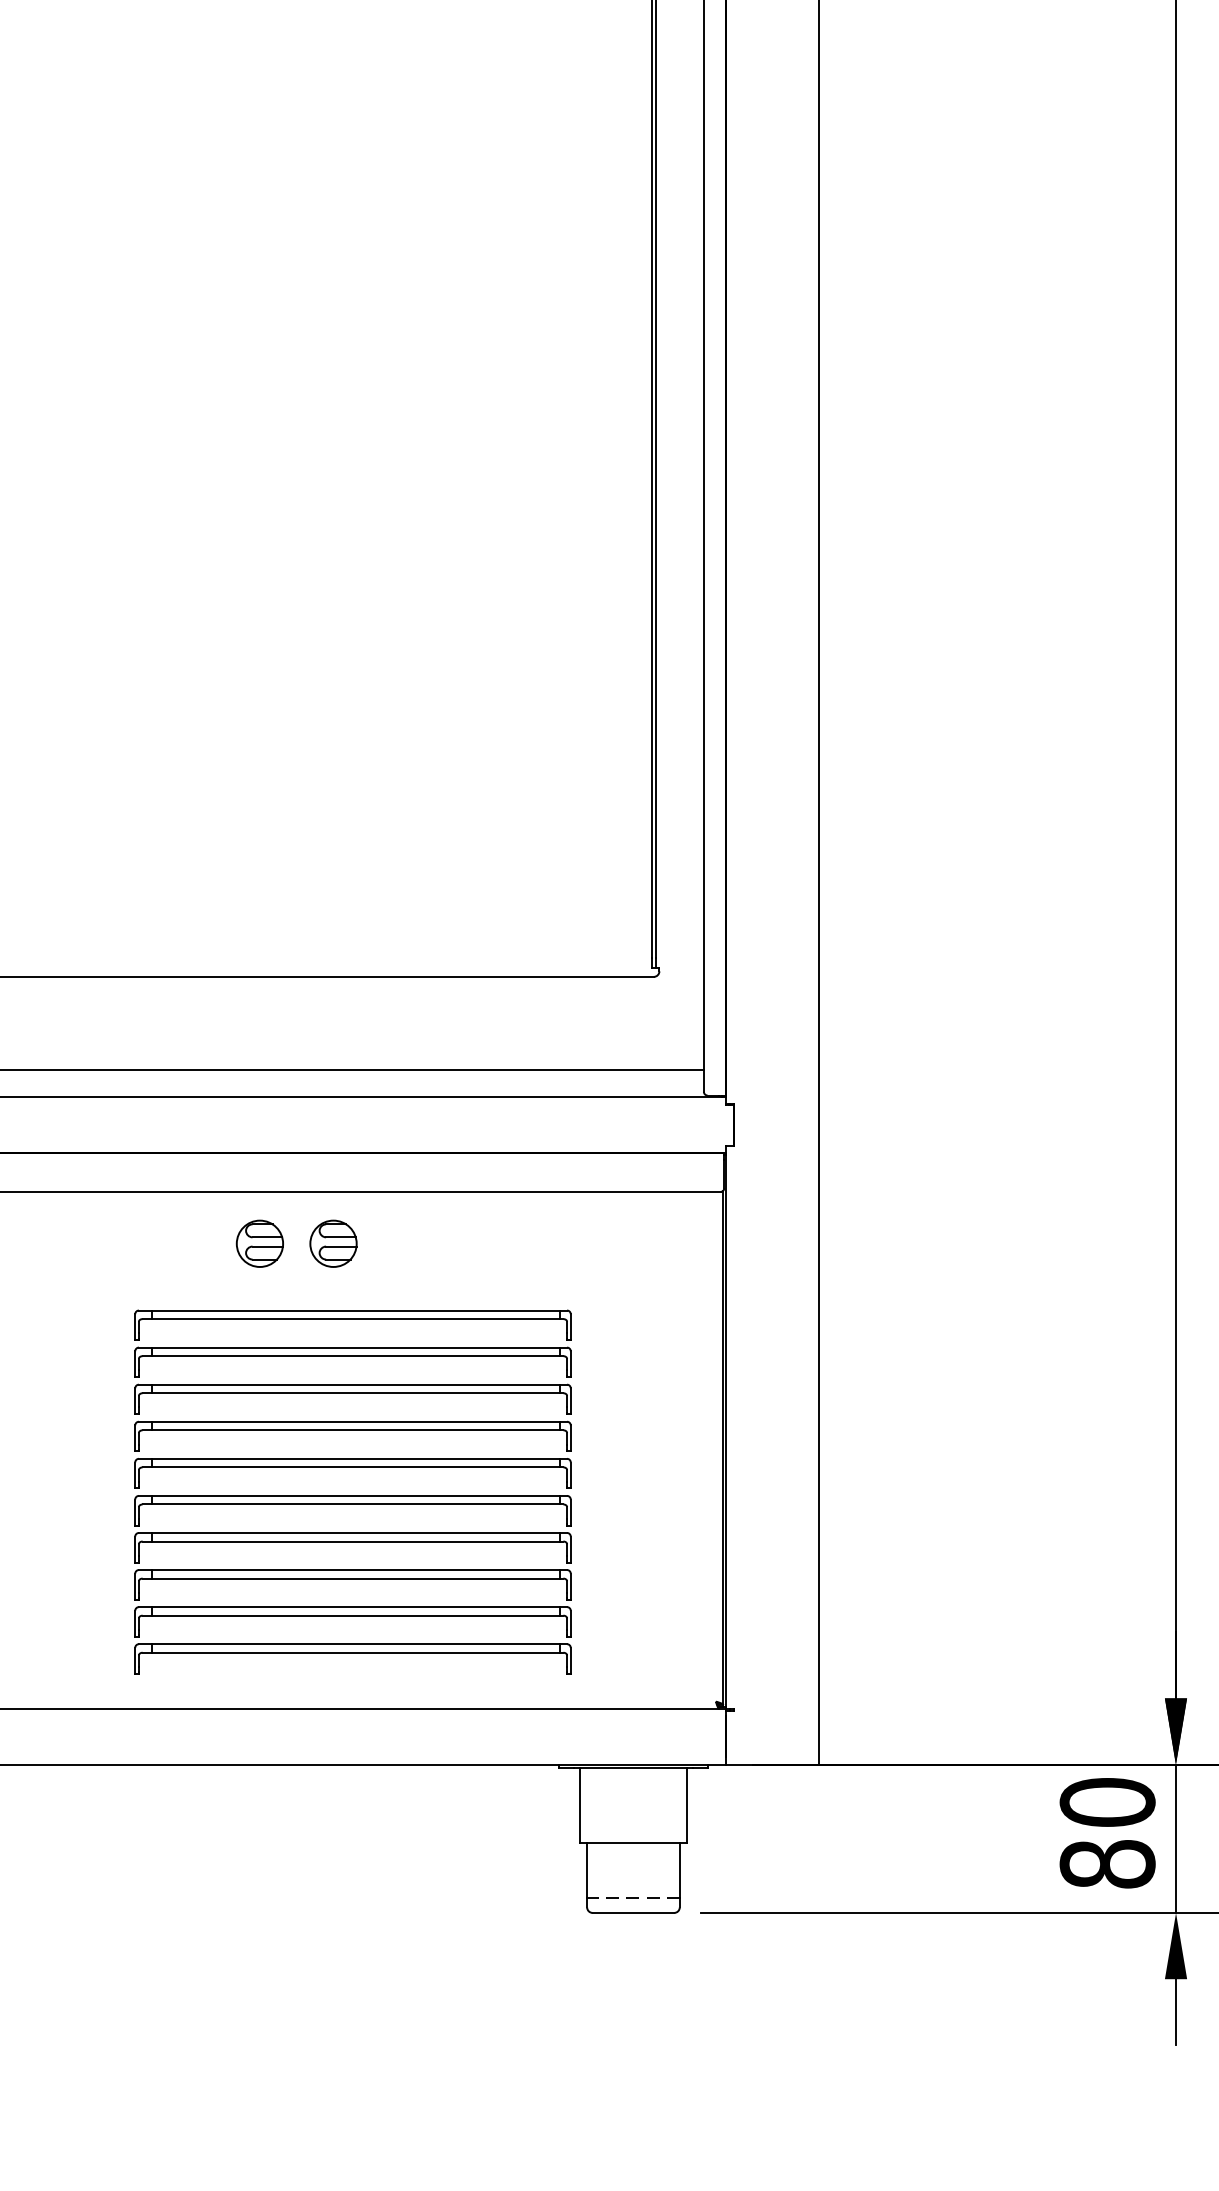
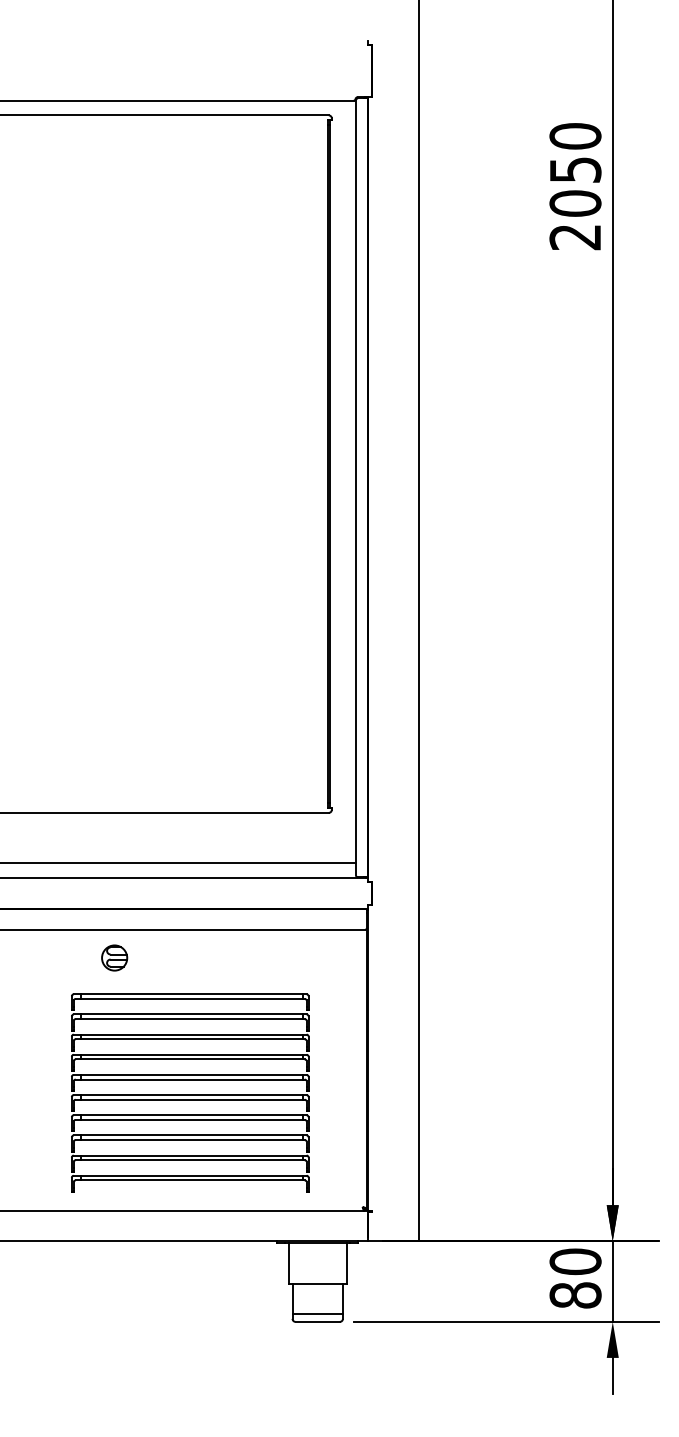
part: (333, 1242) -> (154, 957), removed
part: (353, 1491) -> (190, 1092), moved
line: (633, 1897) -> (317, 1313), dashed -> solid

